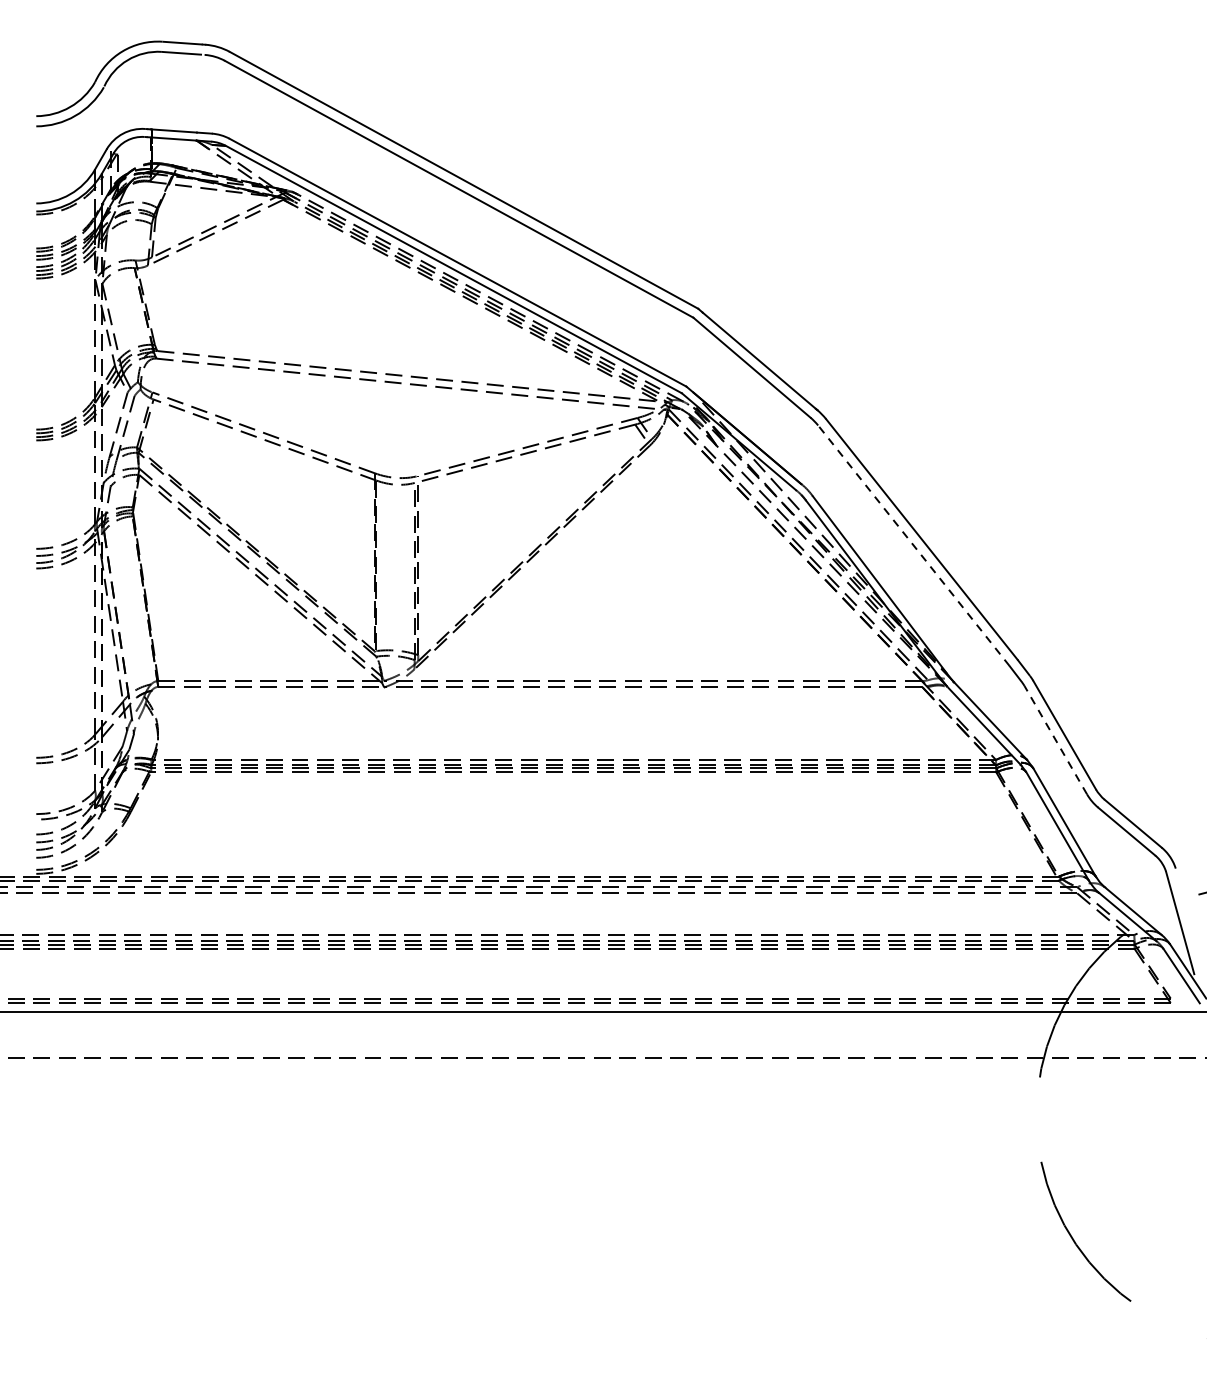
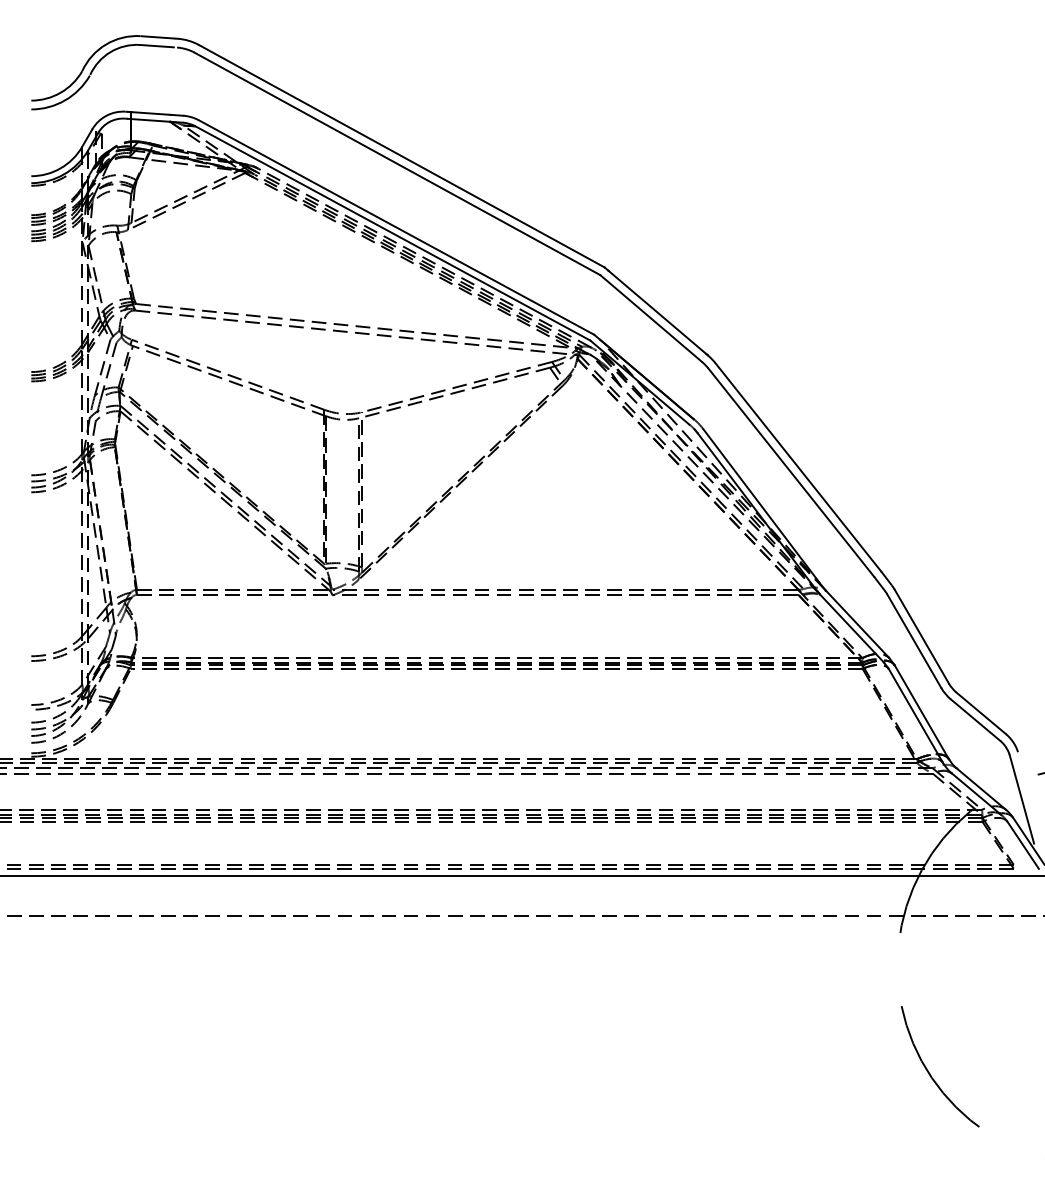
line: (912, 545) -> (790, 472), dashed -> solid
line: (1055, 739) -> (913, 640), dashed -> solid

